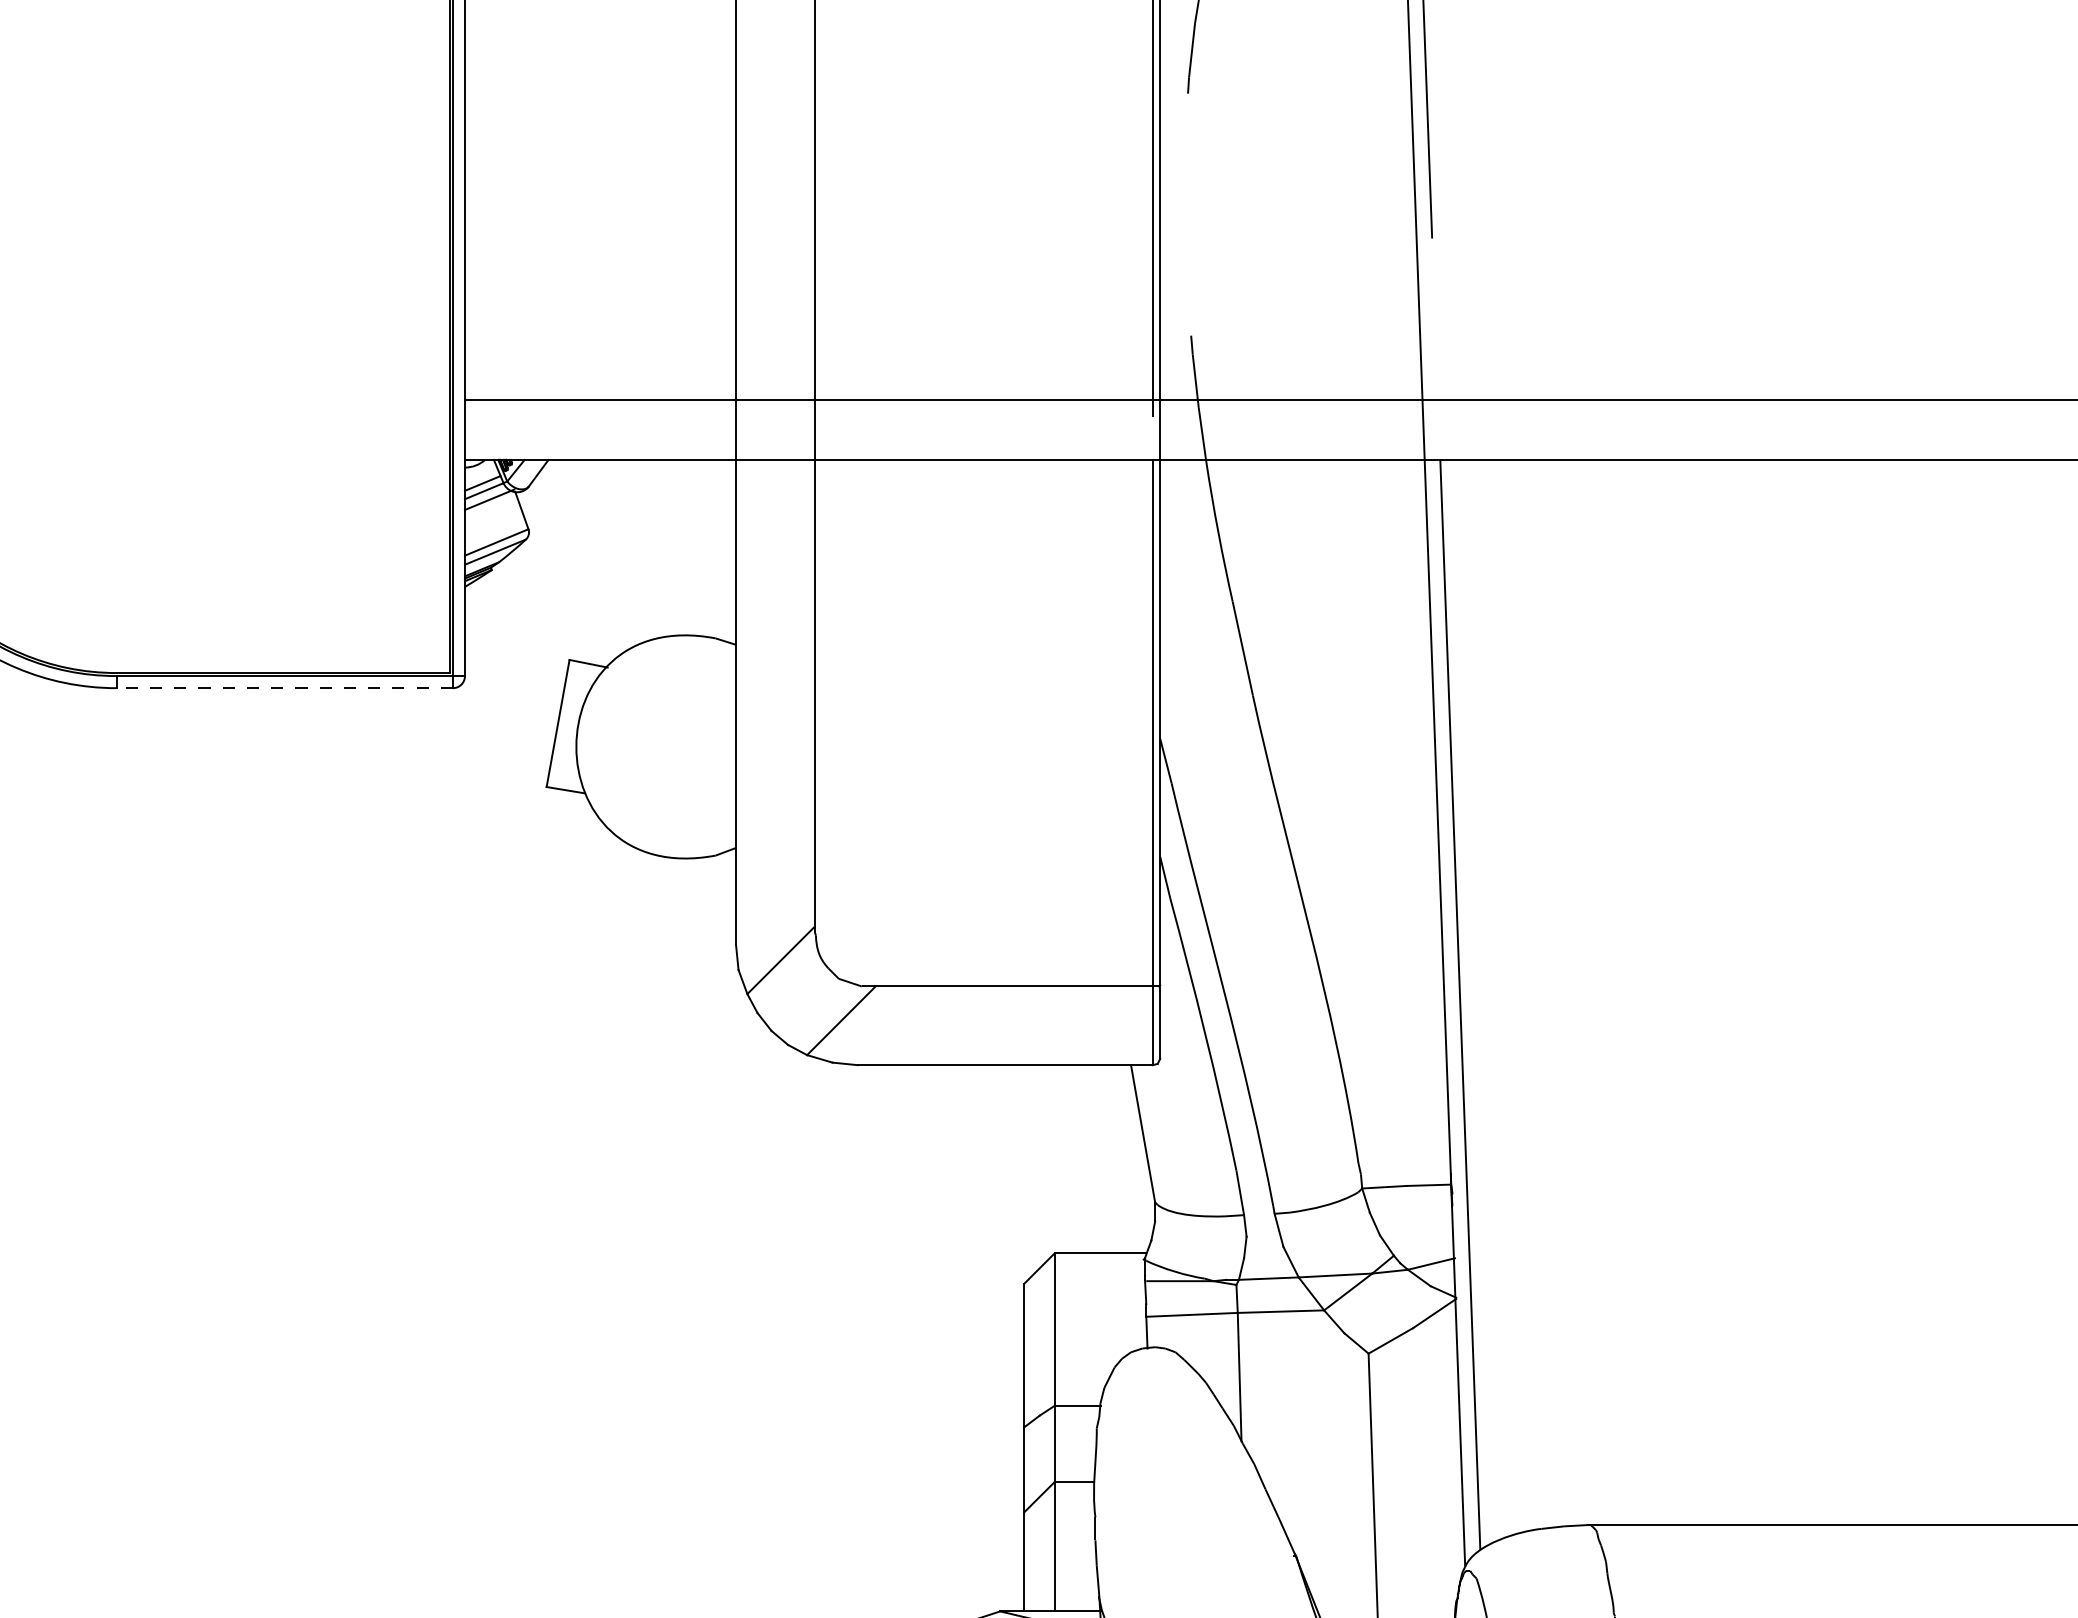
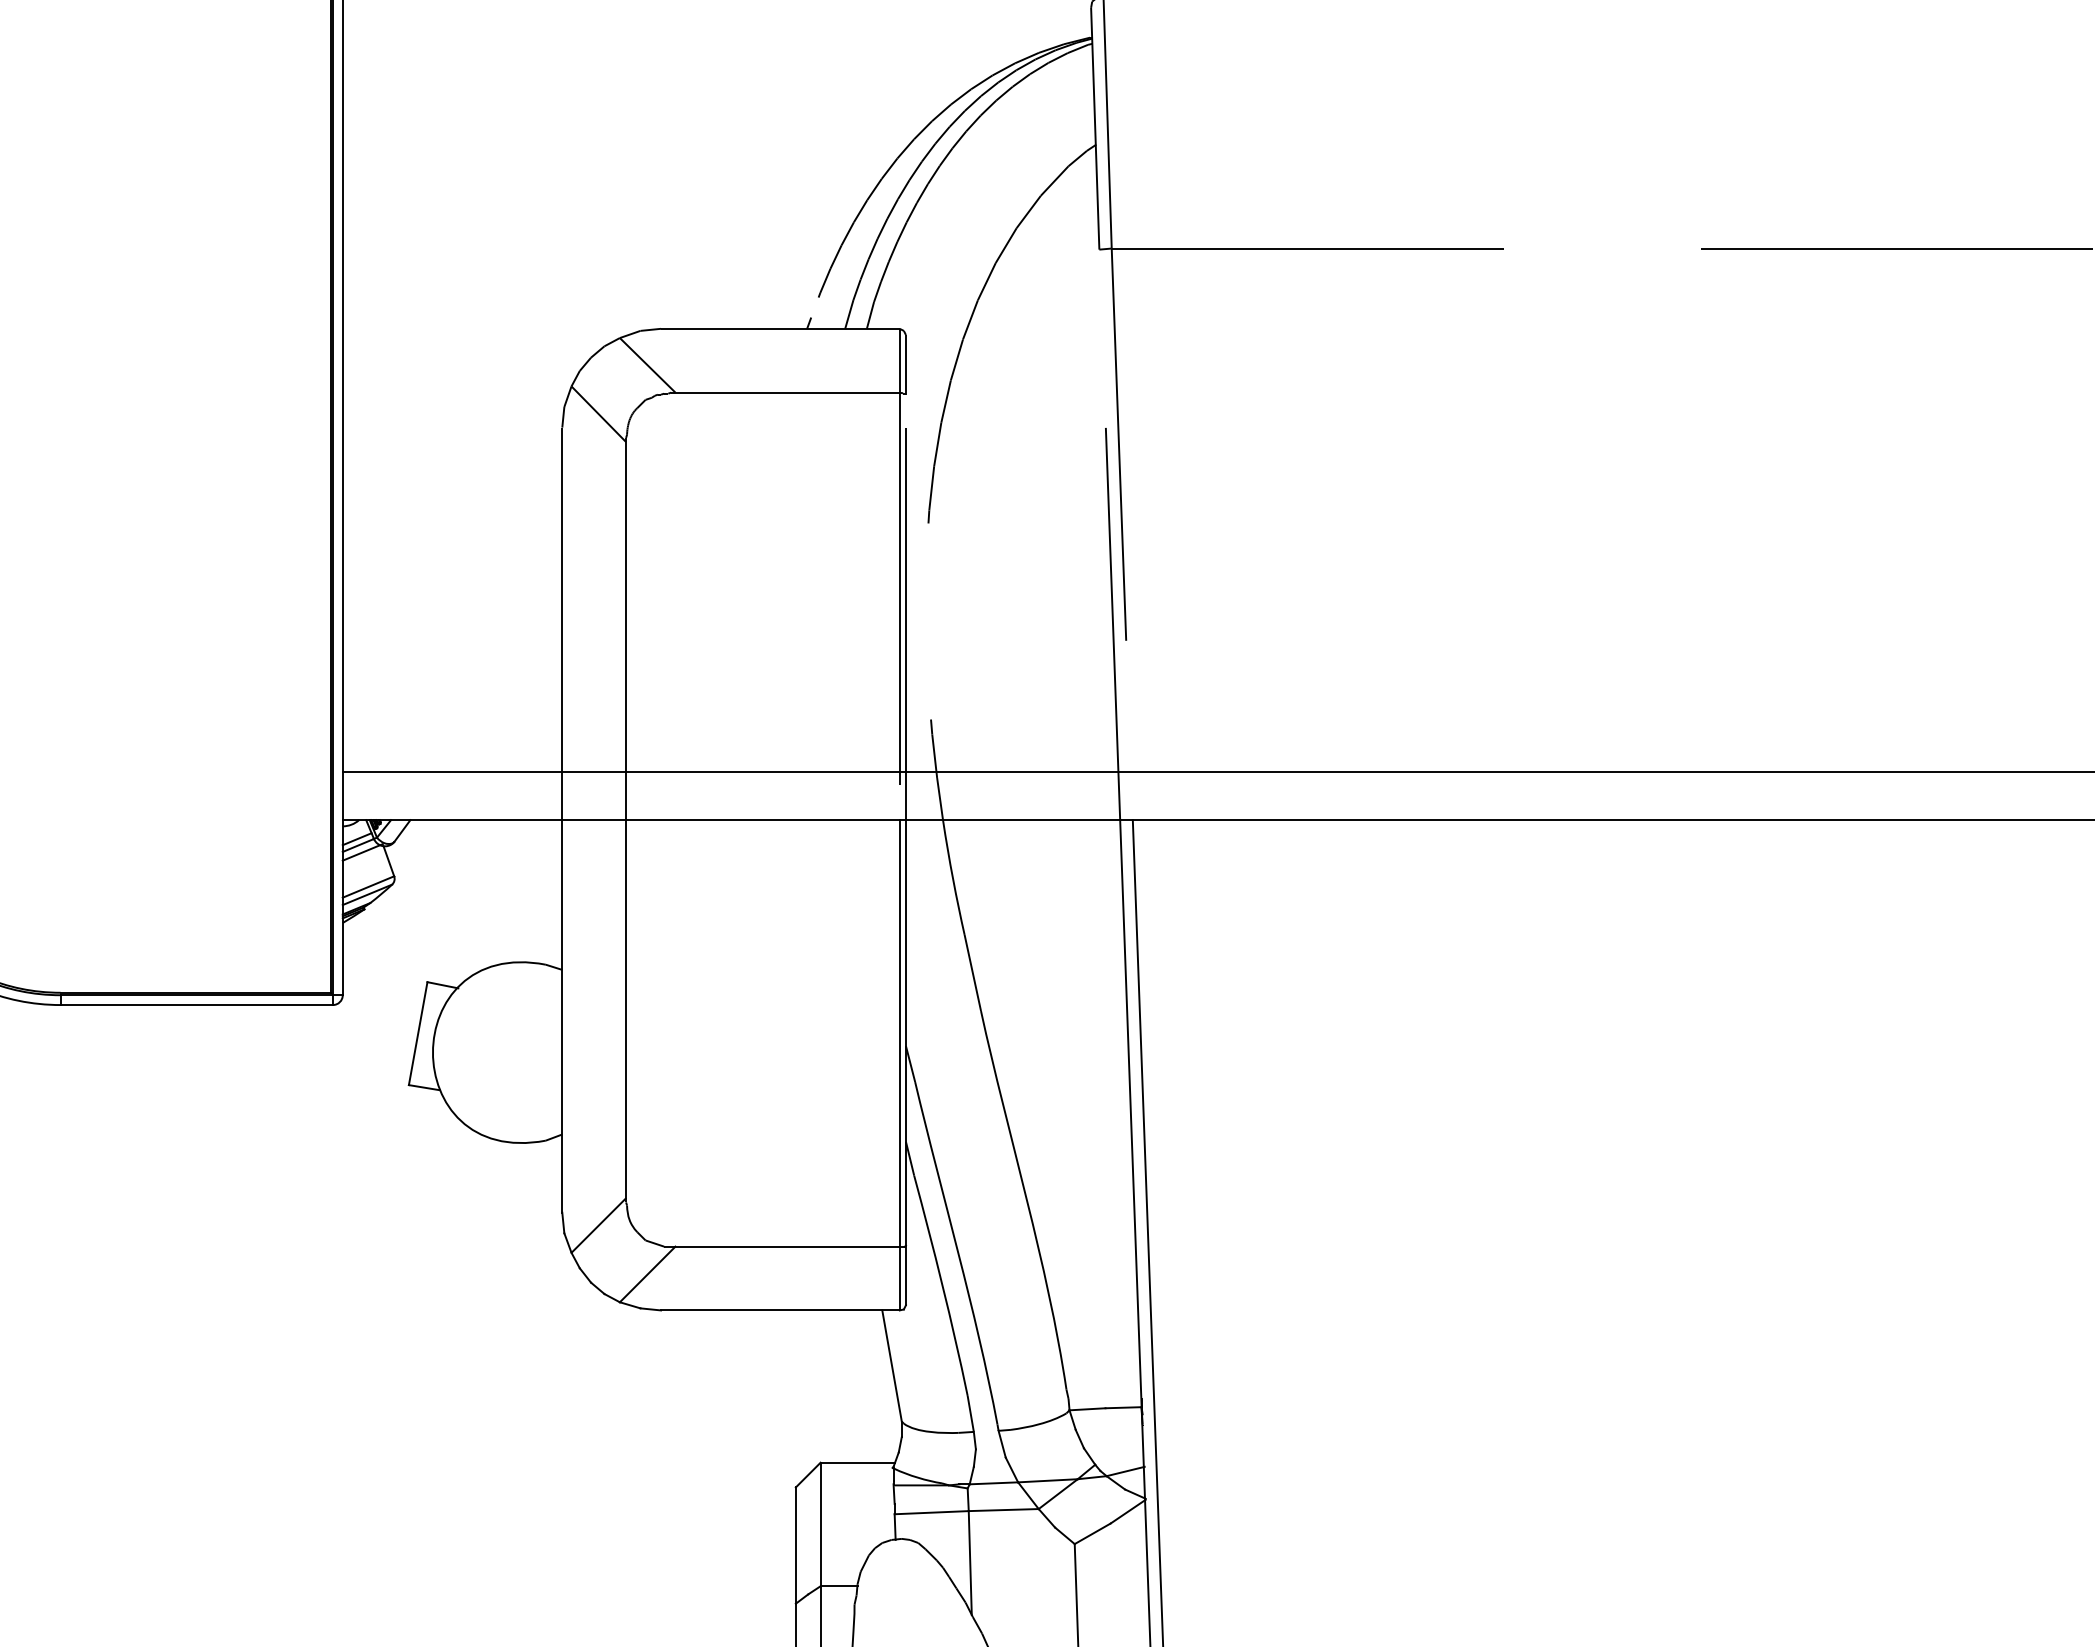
line: (284, 688) -> (196, 1005), dashed -> solid

